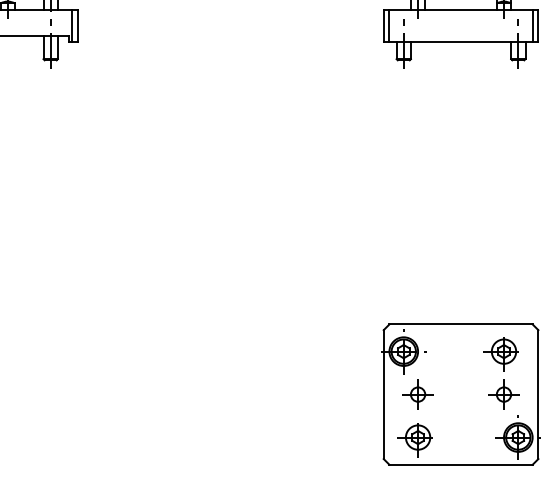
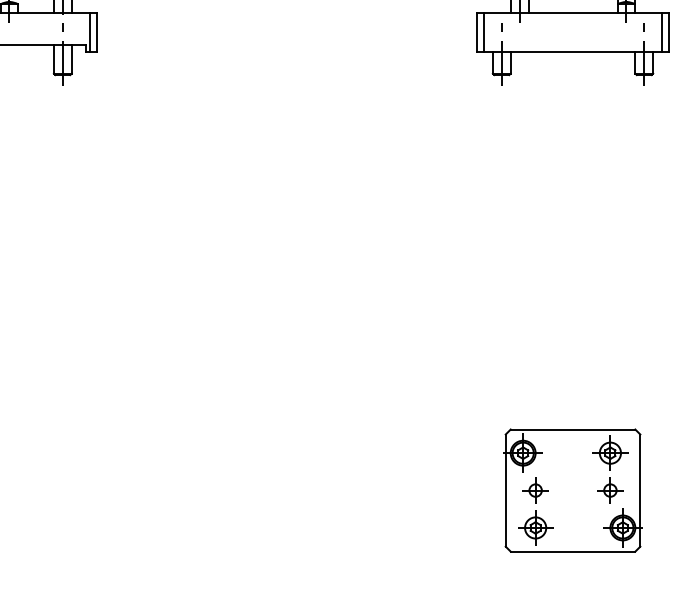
part: (460, 394) -> (572, 490), size x0.7

